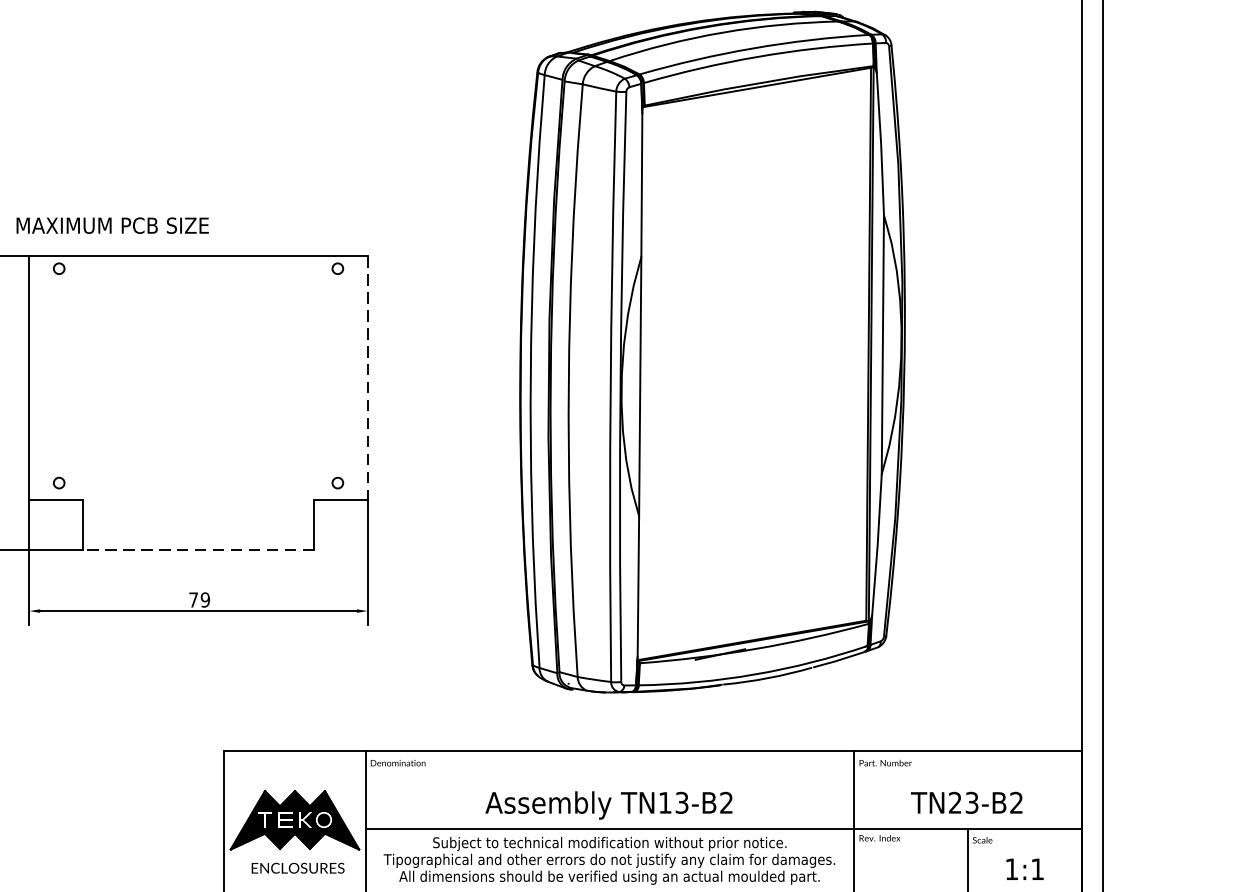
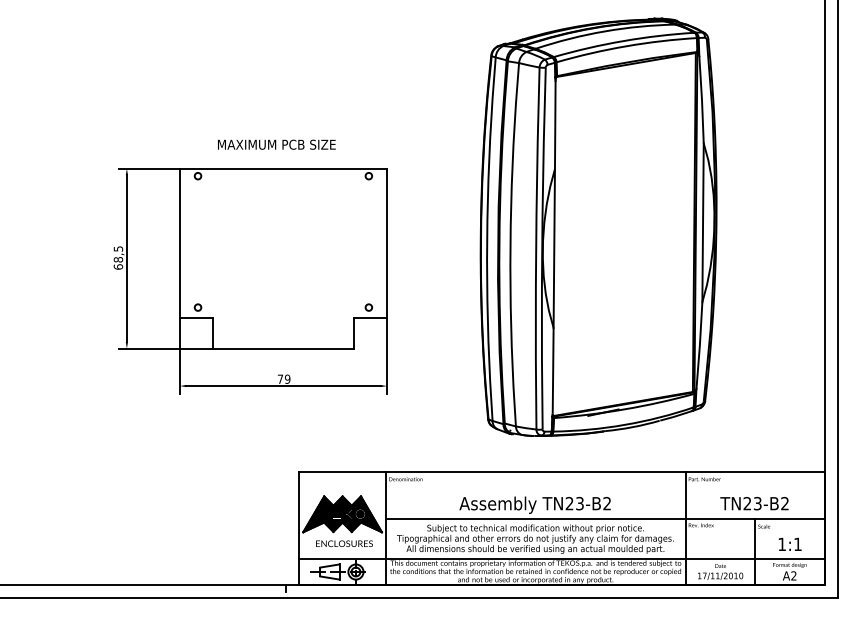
text: (112, 225) -> (276, 144), moved
line: (368, 378) -> (387, 243), dashed -> solid
line: (198, 549) -> (283, 348), dashed -> solid
text: (665, 802) -> (569, 503), TN13-B2 -> TN23-B2

